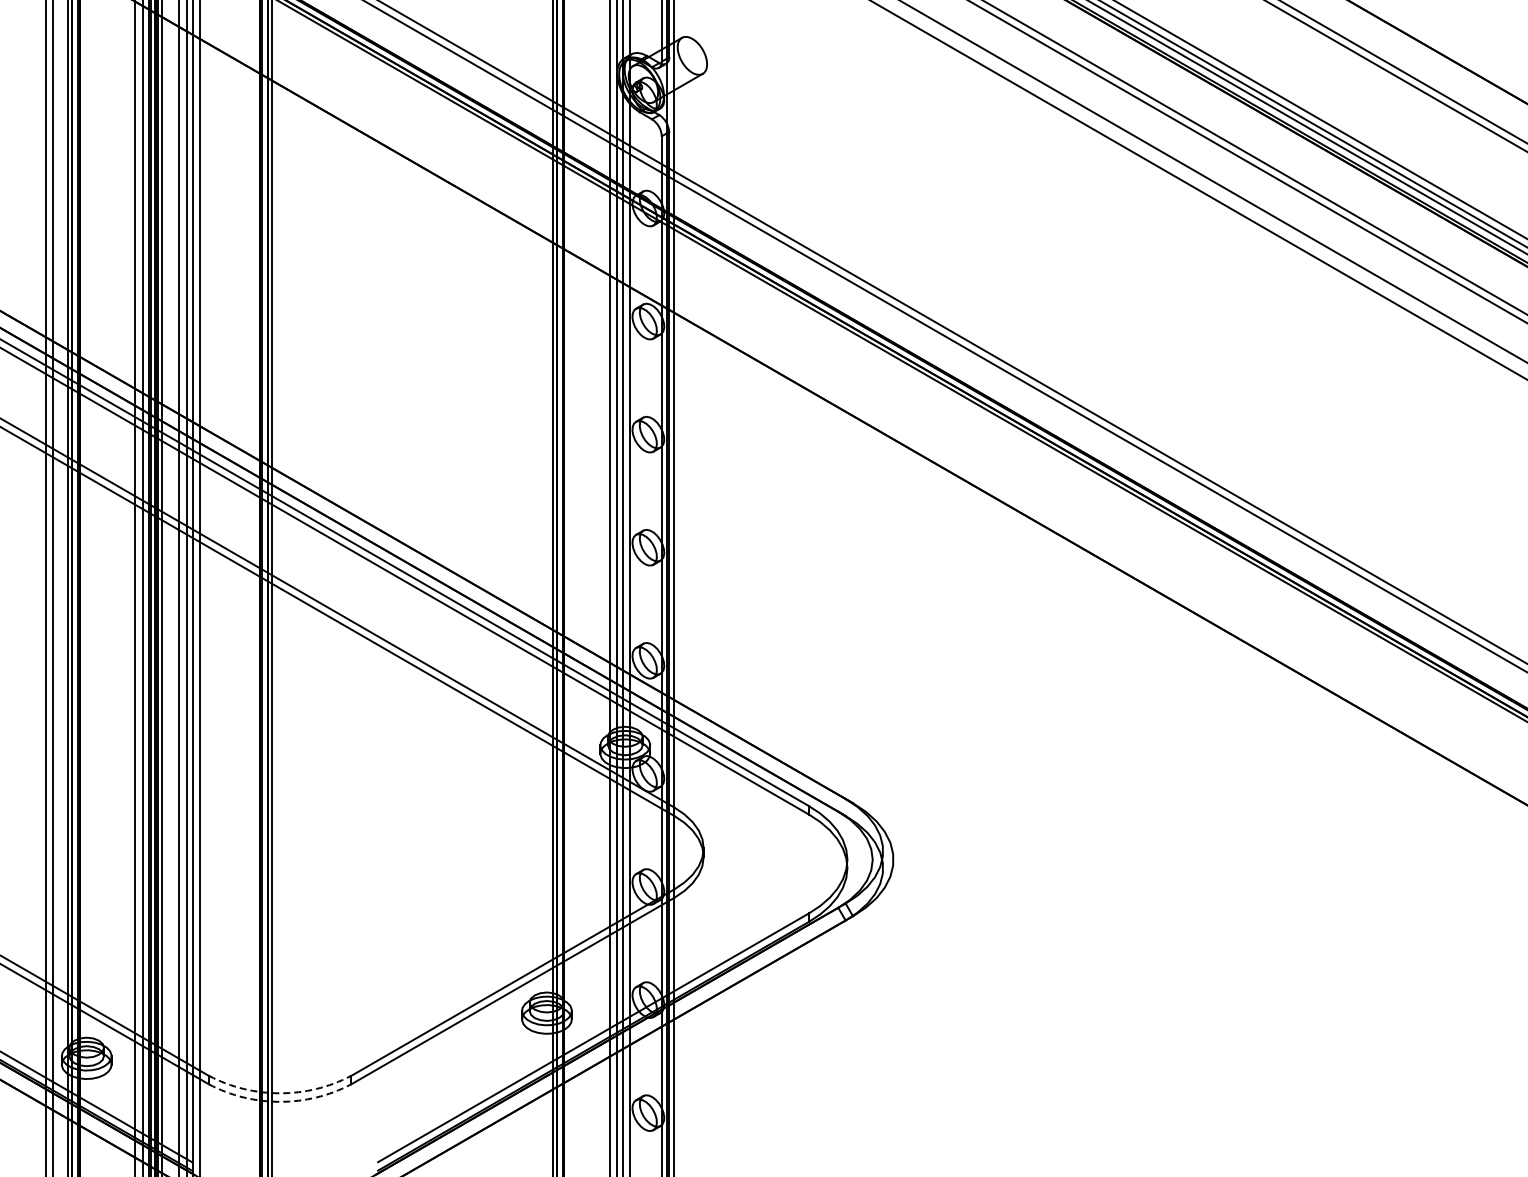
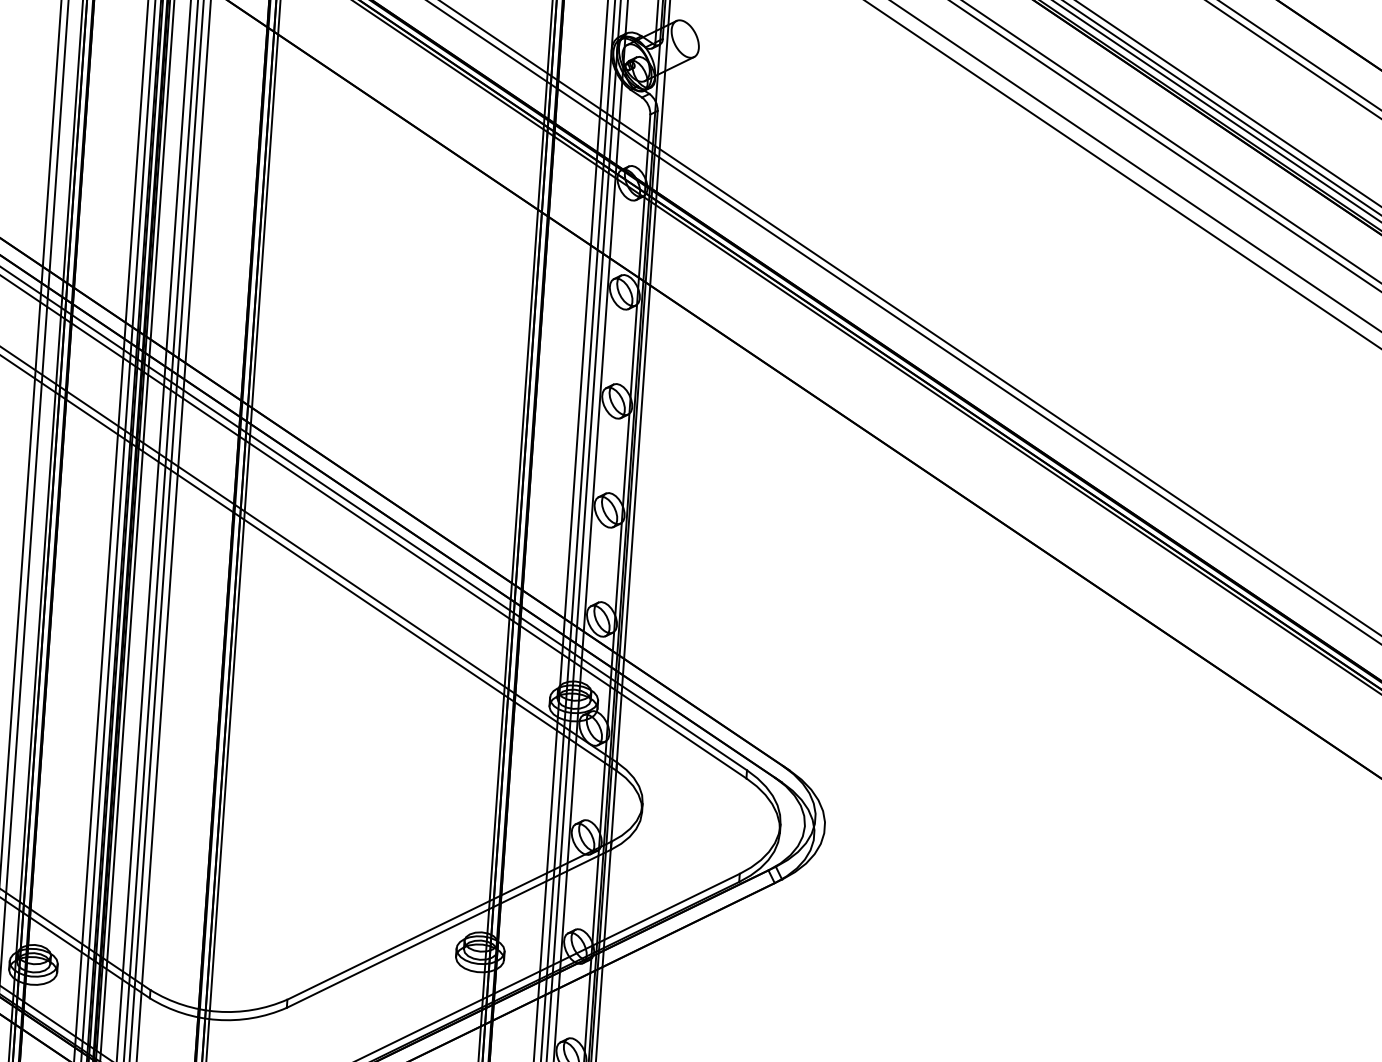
arc: (280, 1093) -> (218, 1011), dashed -> solid
arc: (280, 1101) -> (217, 1019), dashed -> solid

